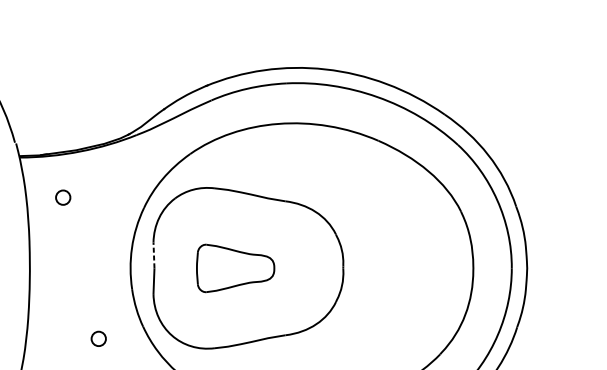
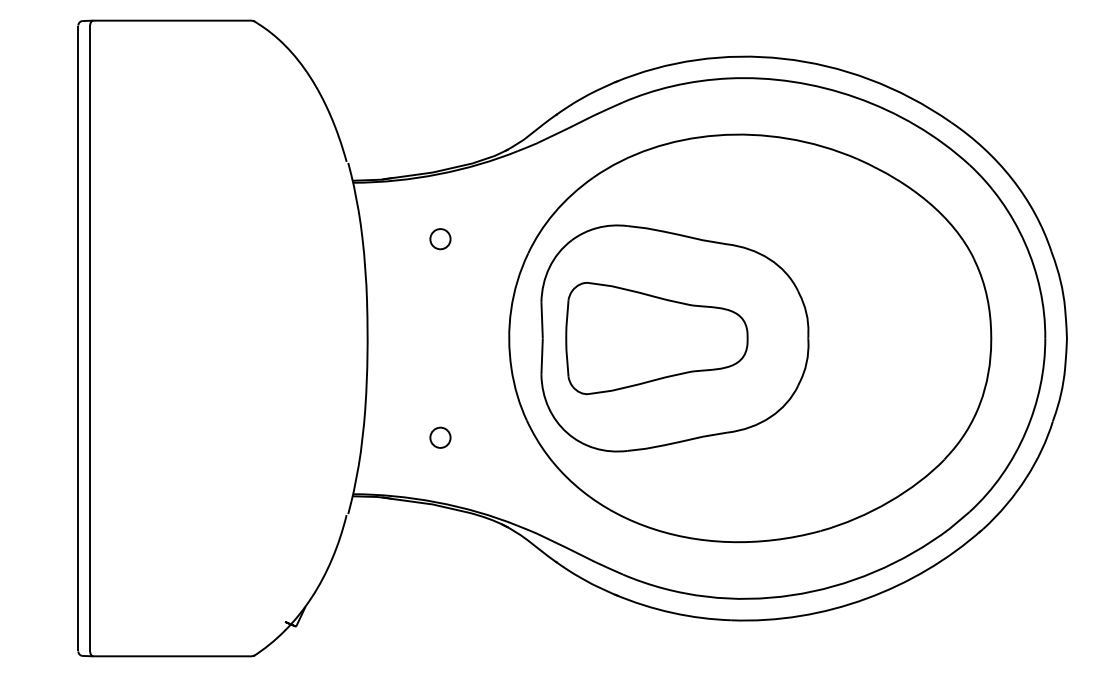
part: (63, 197) -> (440, 239), moved
line: (154, 254) -> (542, 319), dashed -> solid
part: (235, 268) -> (656, 338), size x1.67
part: (98, 338) -> (440, 437), moved

